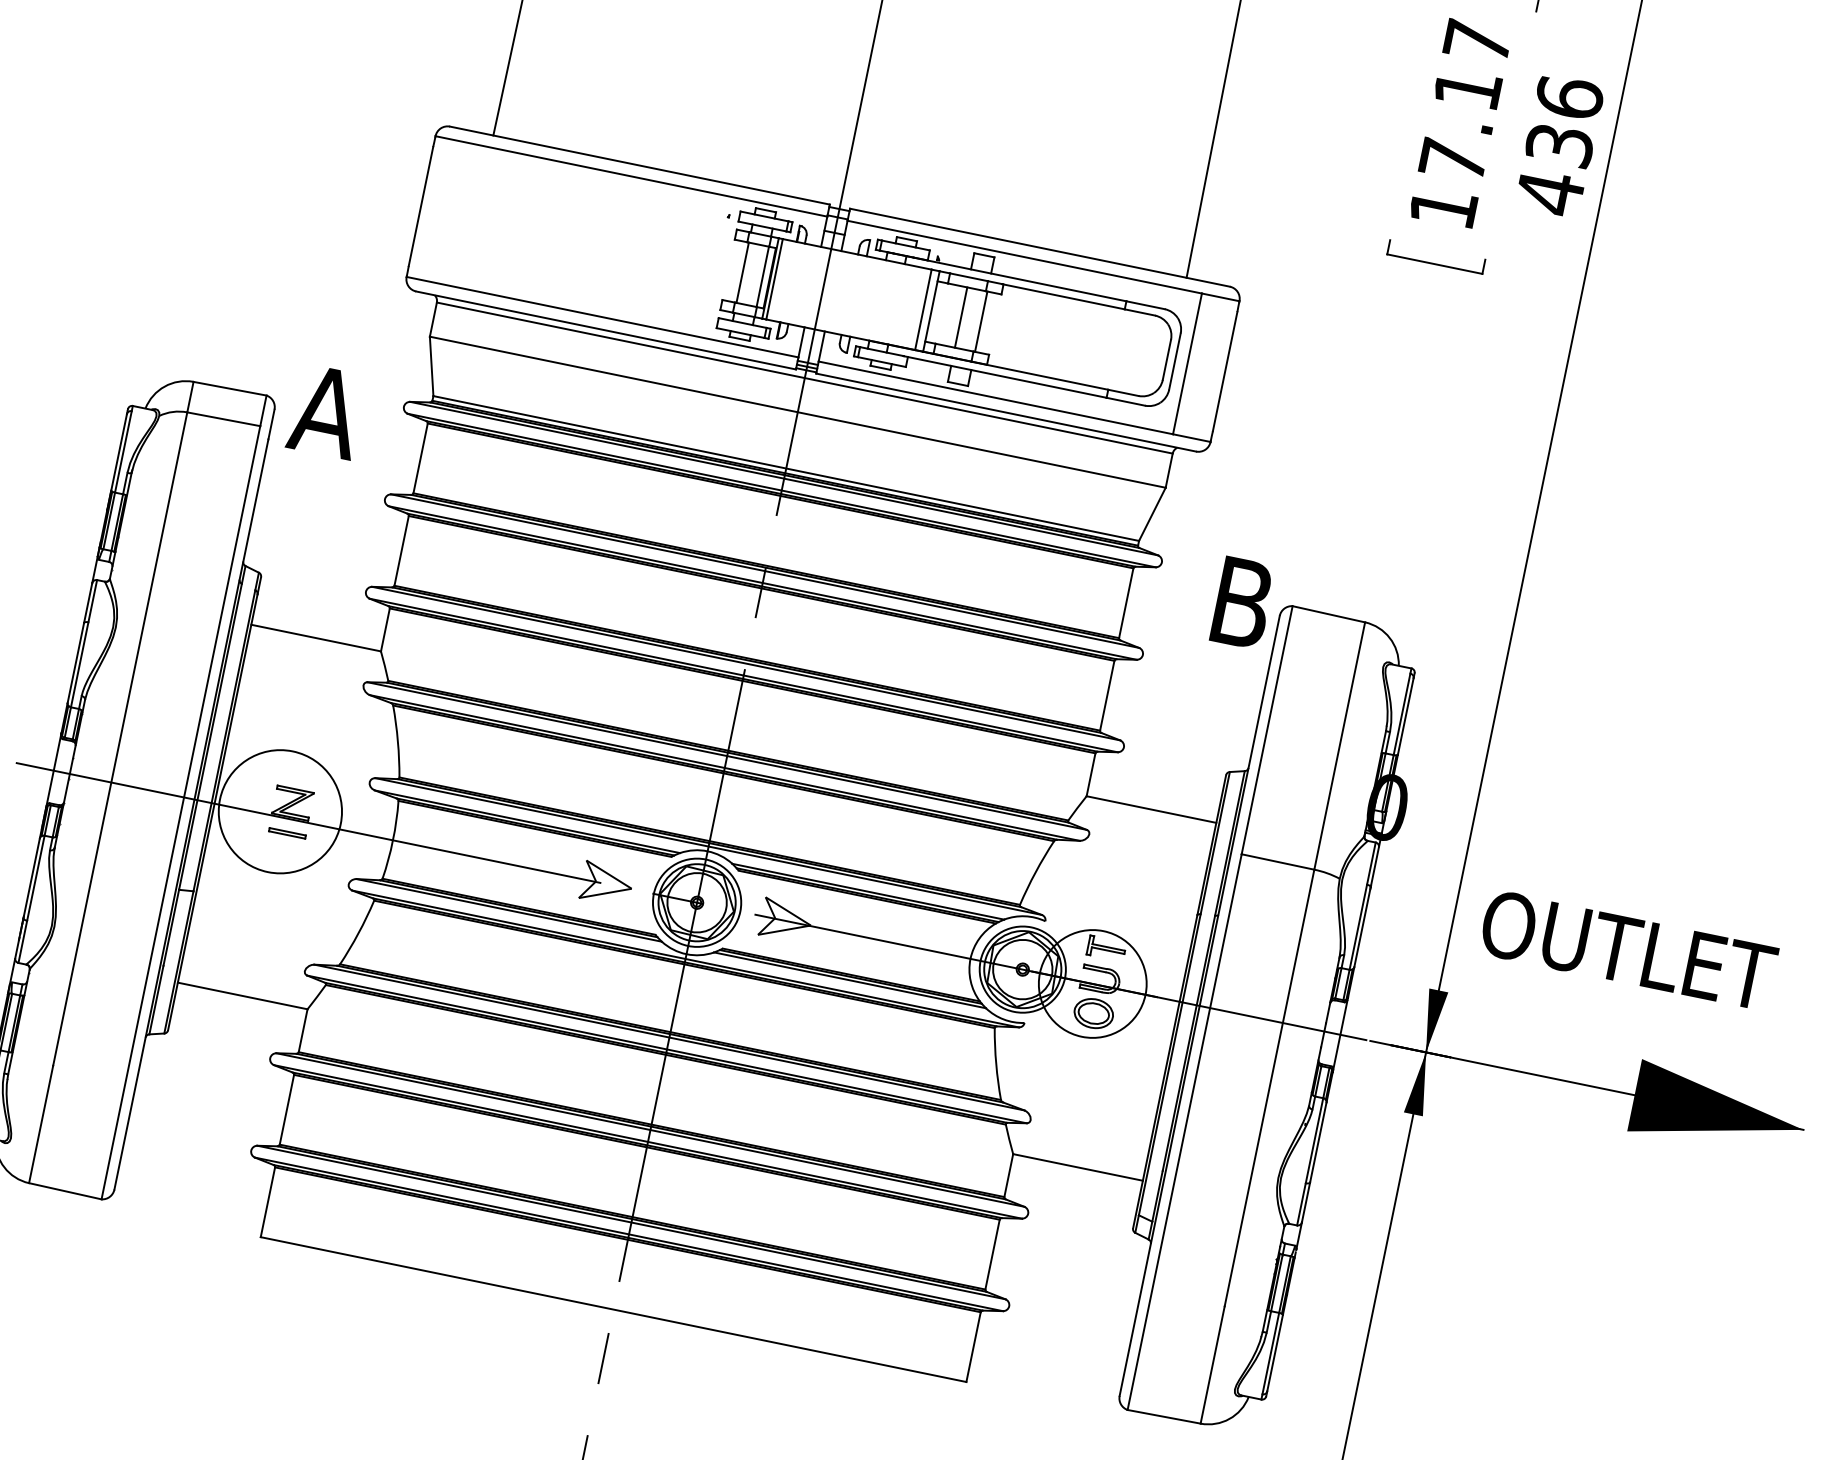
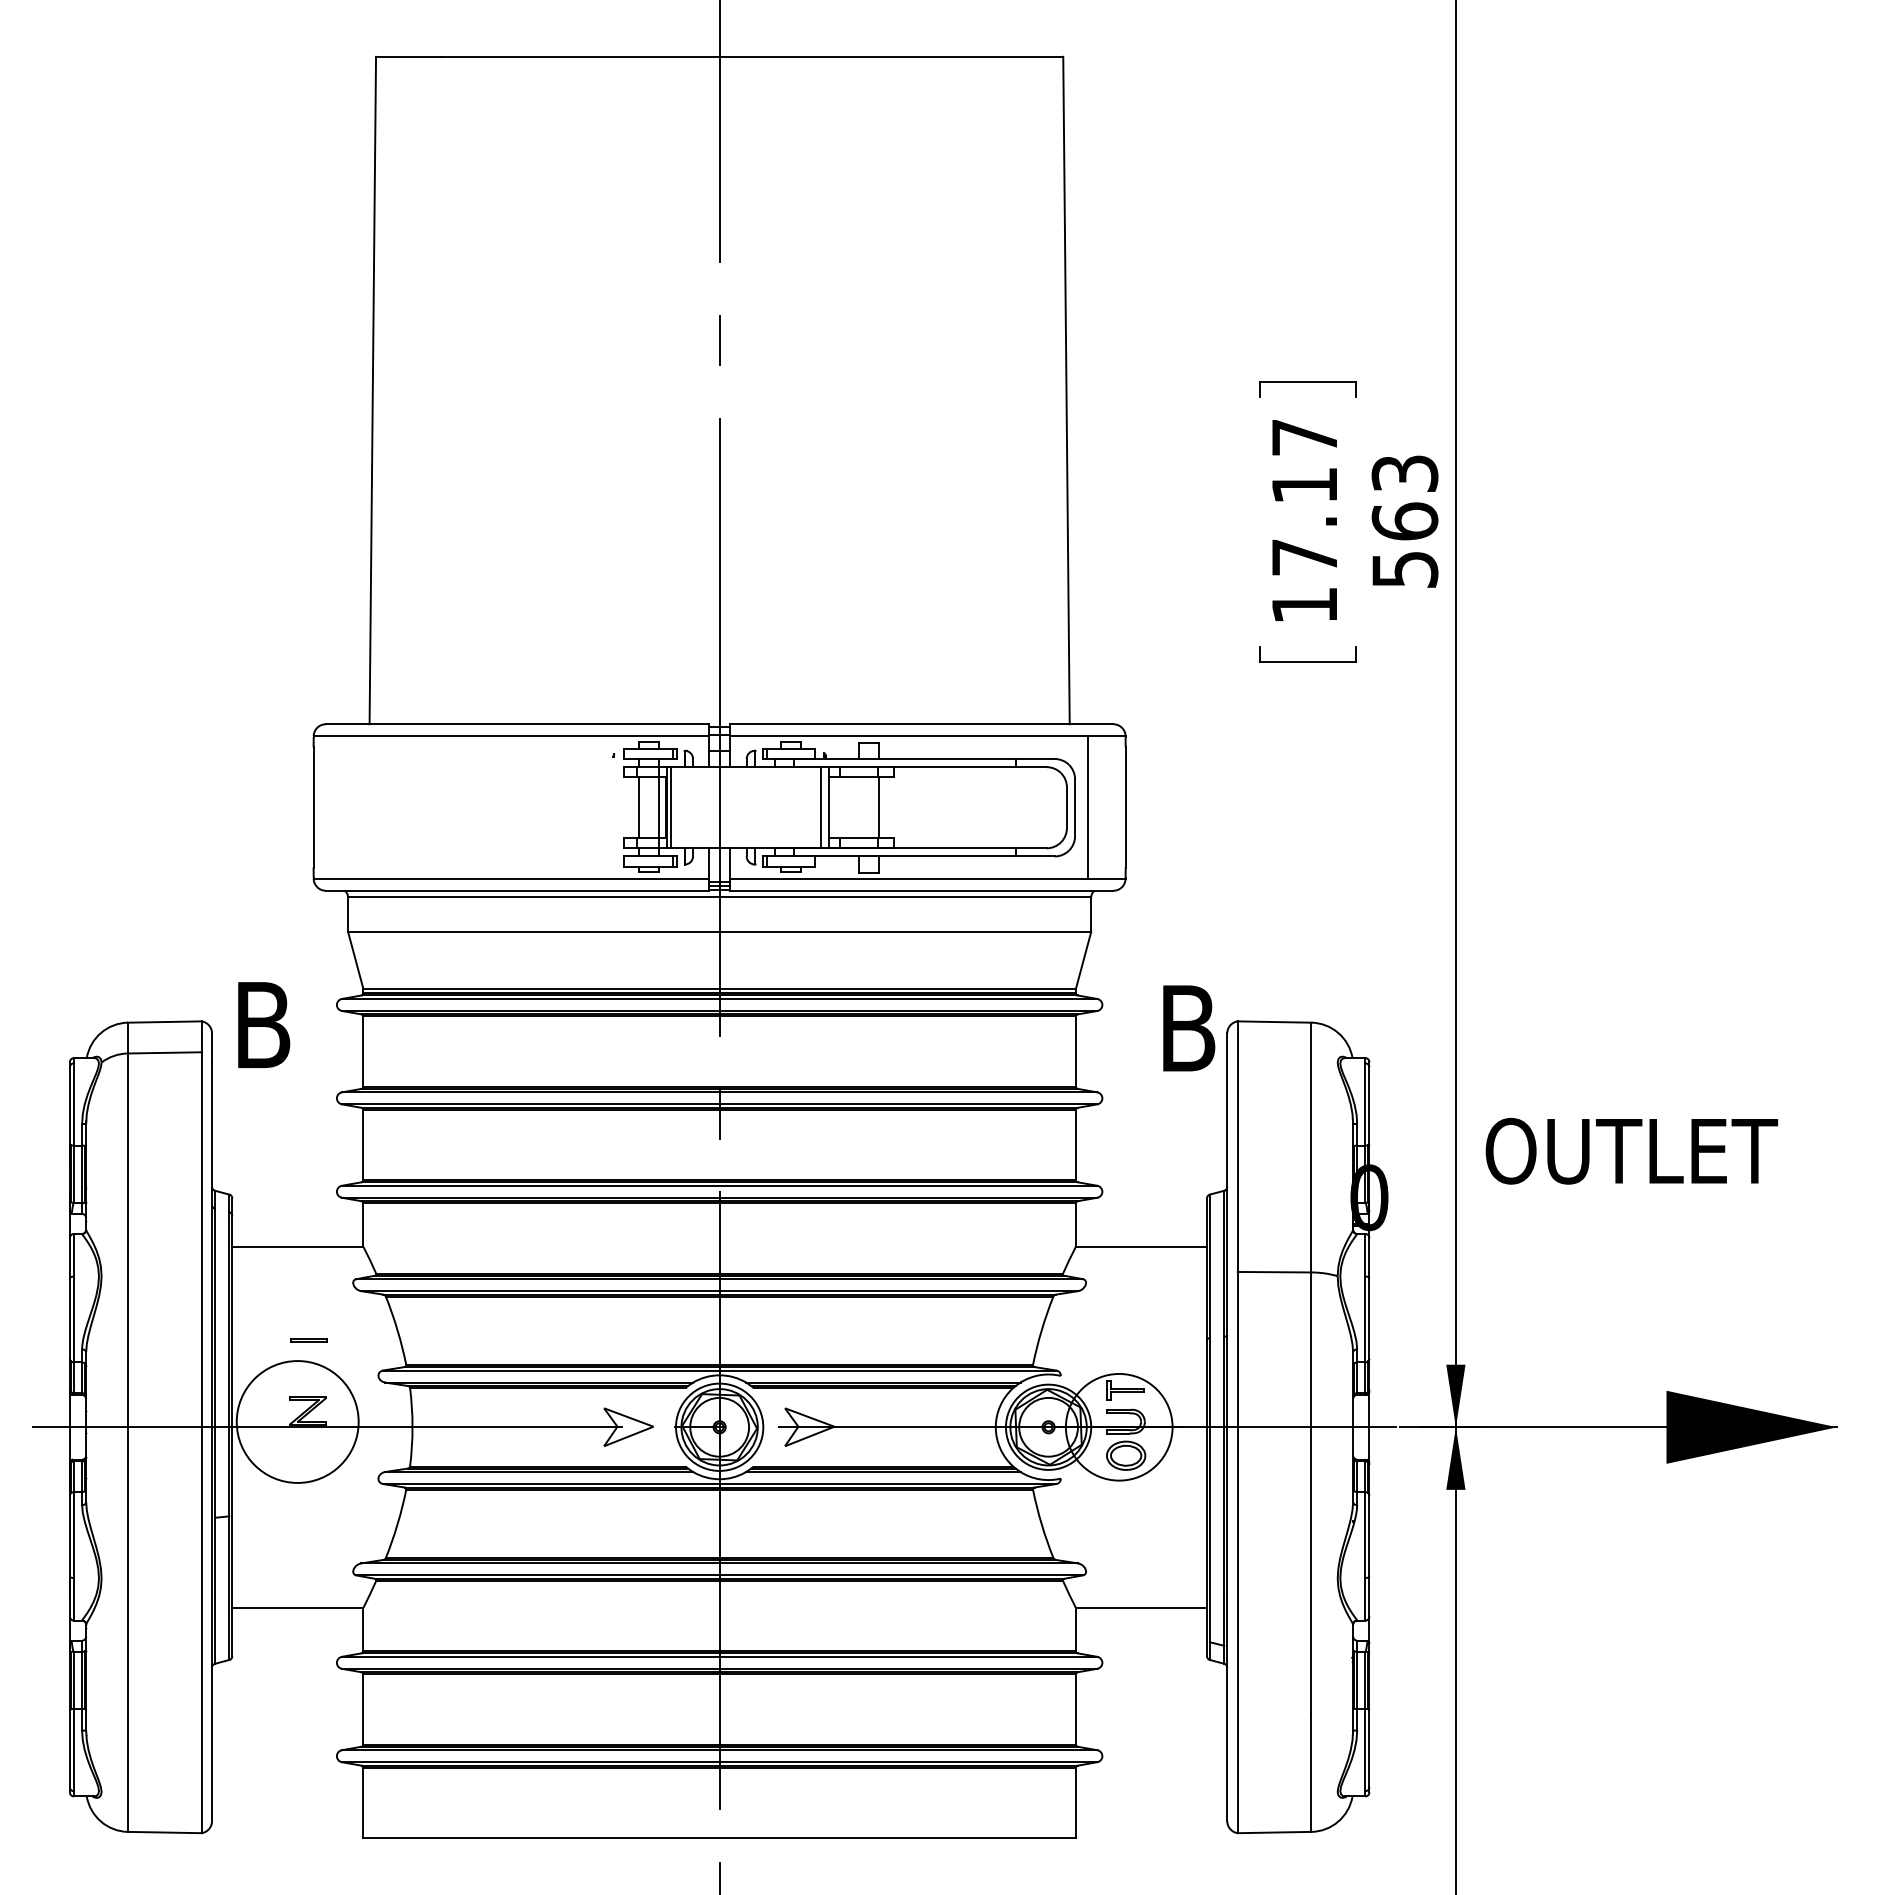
text: (1559, 145) -> (1404, 521), 436 -> 563
line: (961, 317) -> (859, 807), removed
text: (326, 412) -> (262, 1025), A -> B
line: (287, 832) -> (308, 1339), moved
text: (1628, 950) -> (1631, 1151), moved

